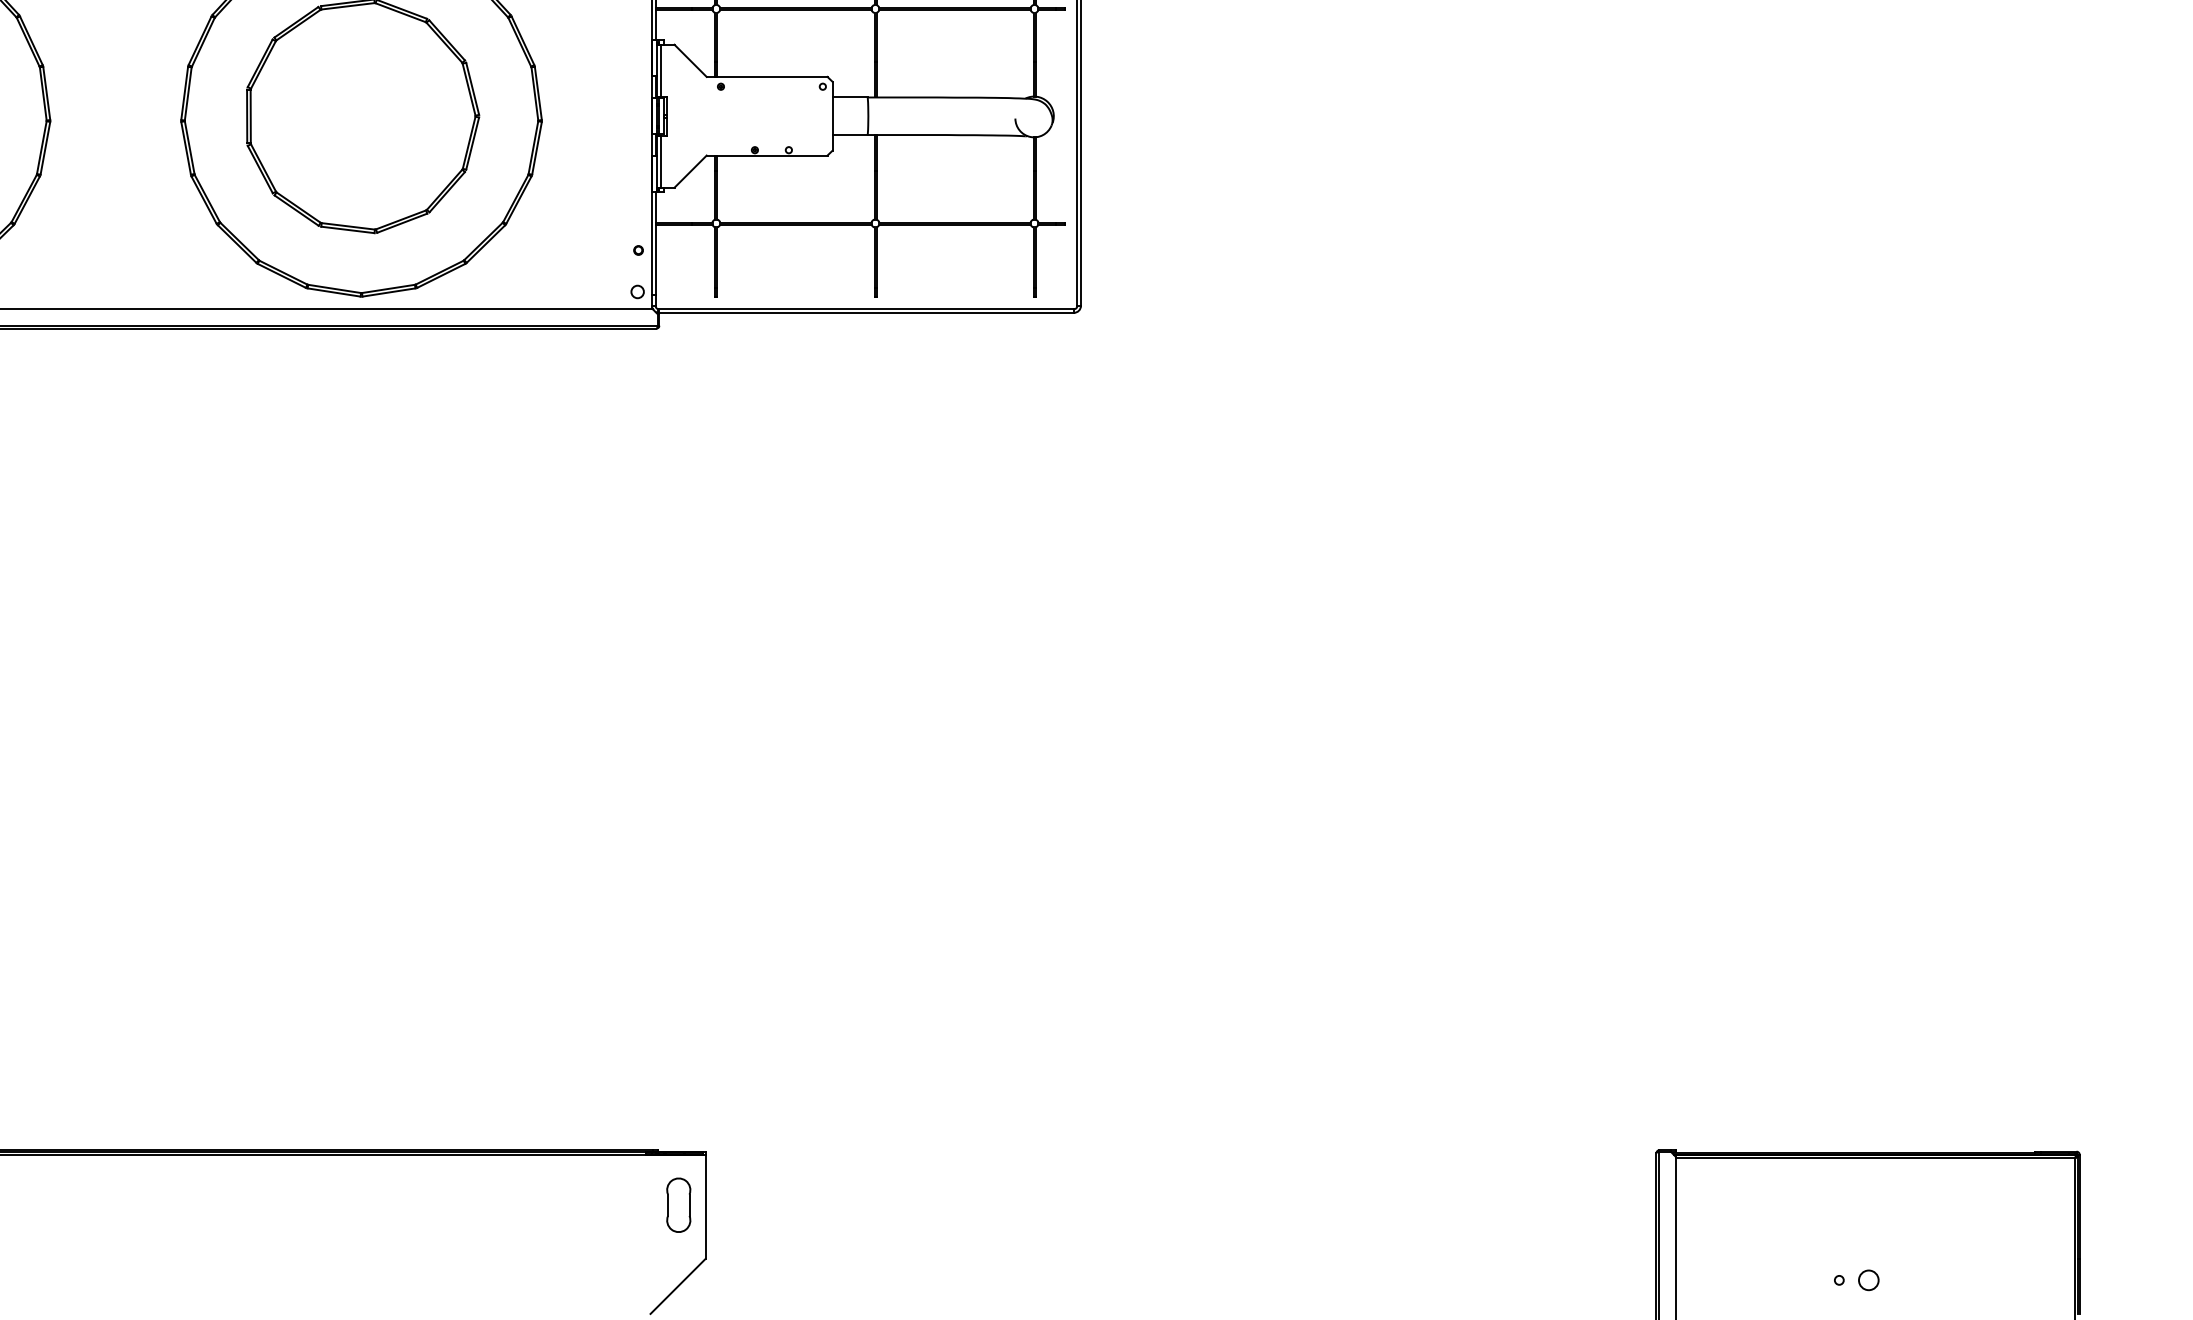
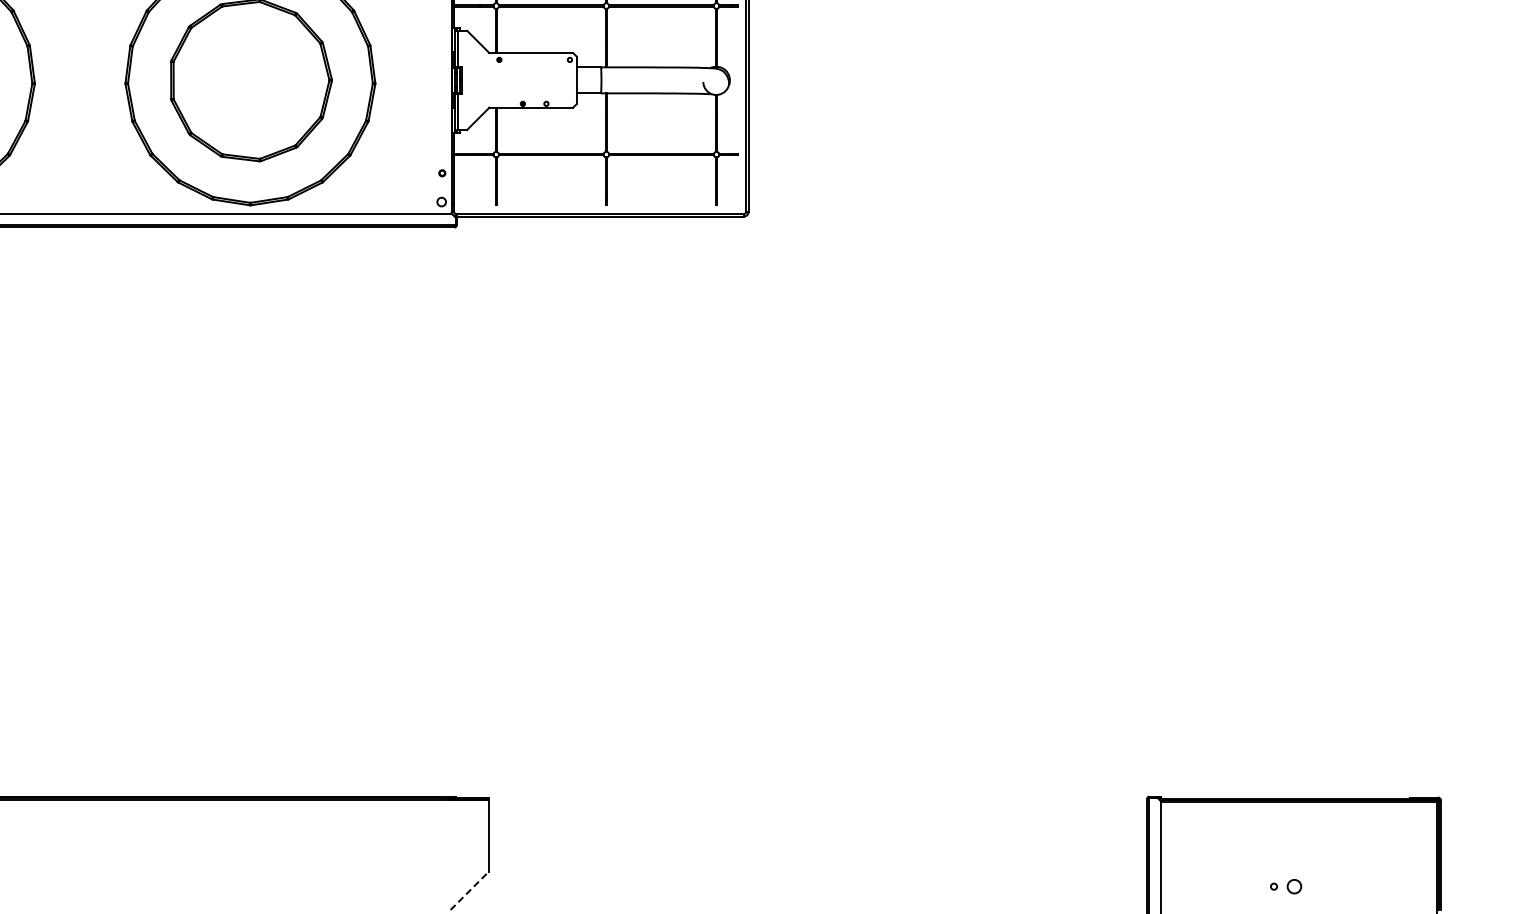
part: (679, 1204) -> (470, 834), removed
line: (677, 1285) -> (469, 890), solid -> dashed

